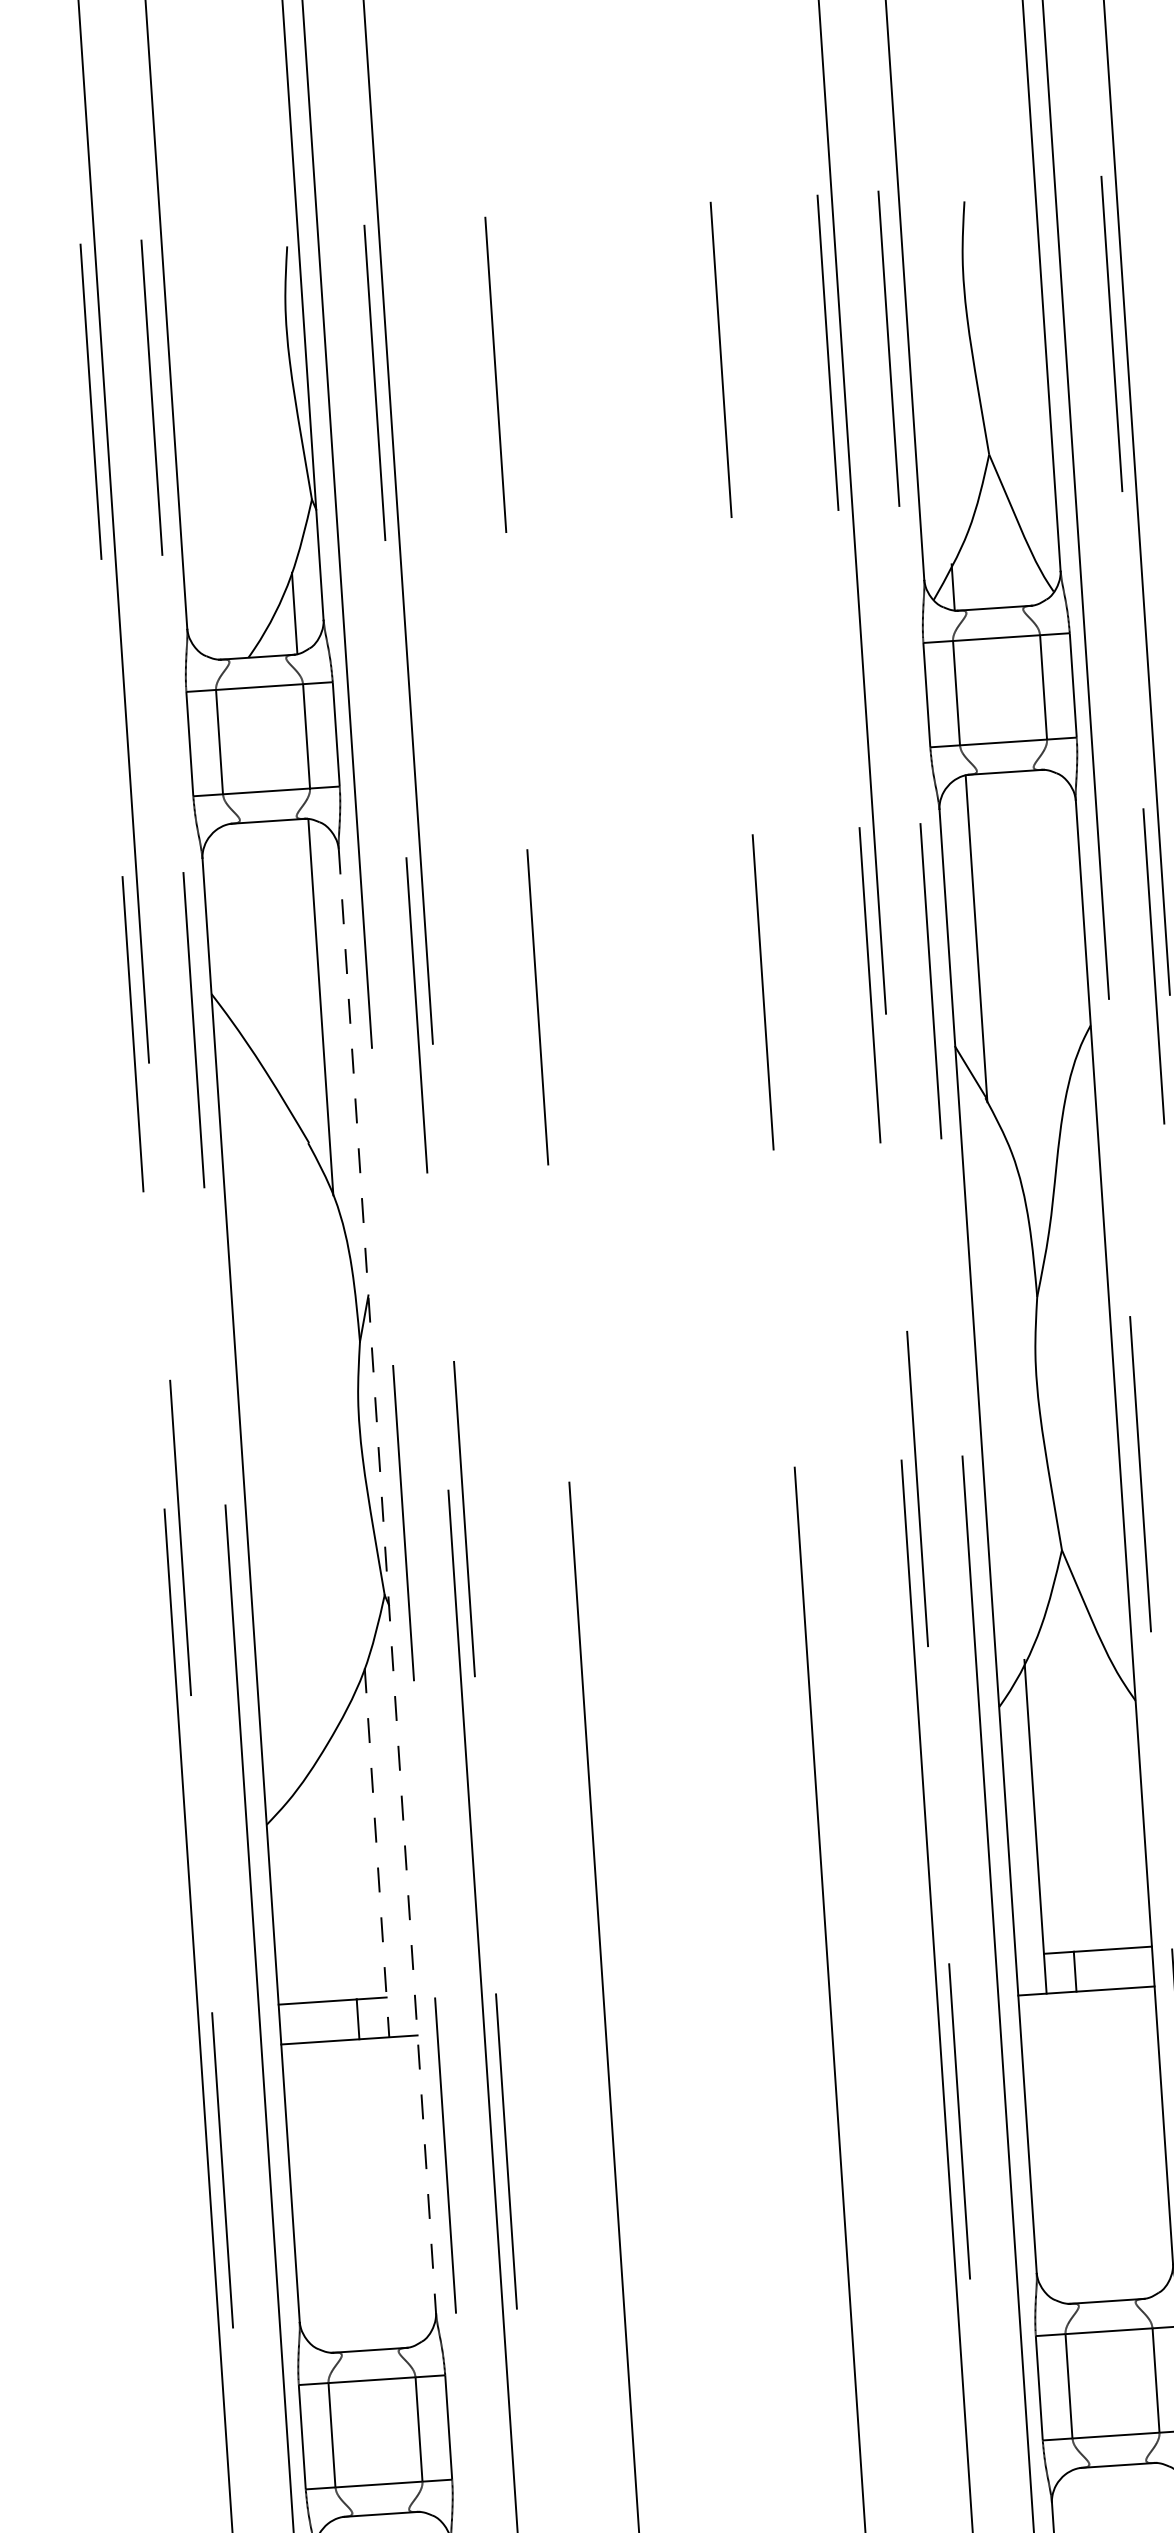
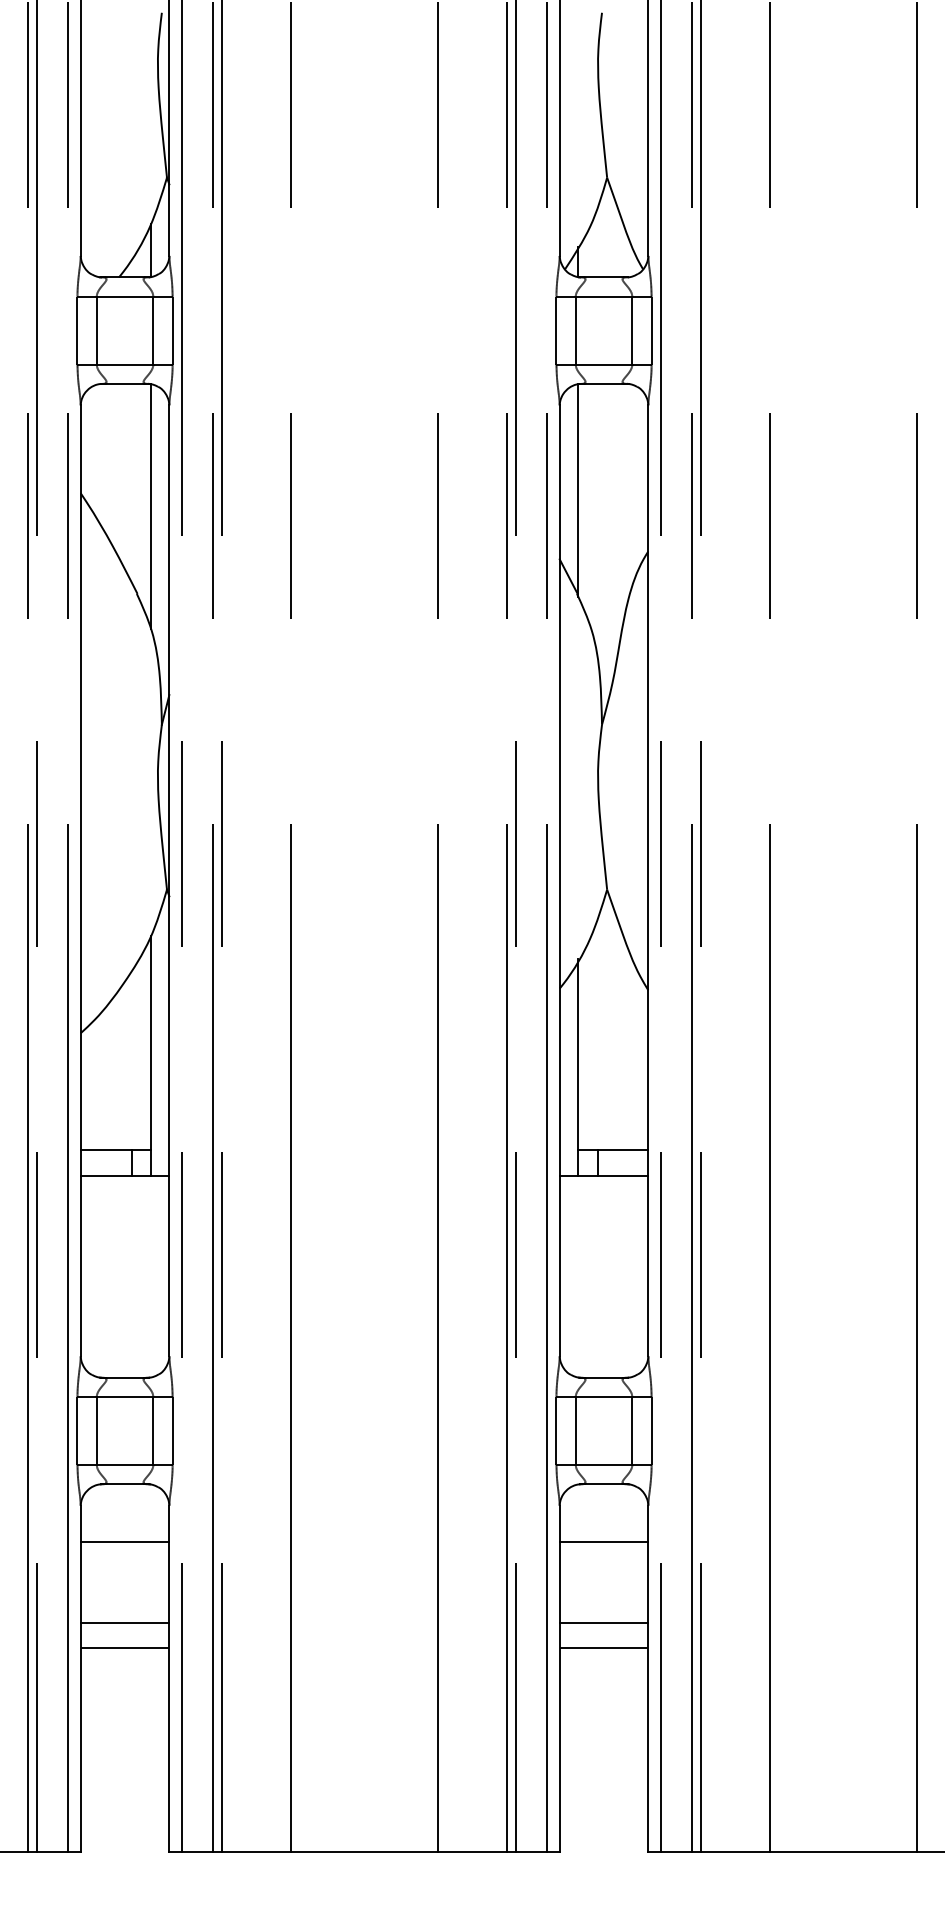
line: (387, 1580) -> (169, 880), dashed -> solid
line: (376, 1853) -> (150, 1056), dashed -> solid

